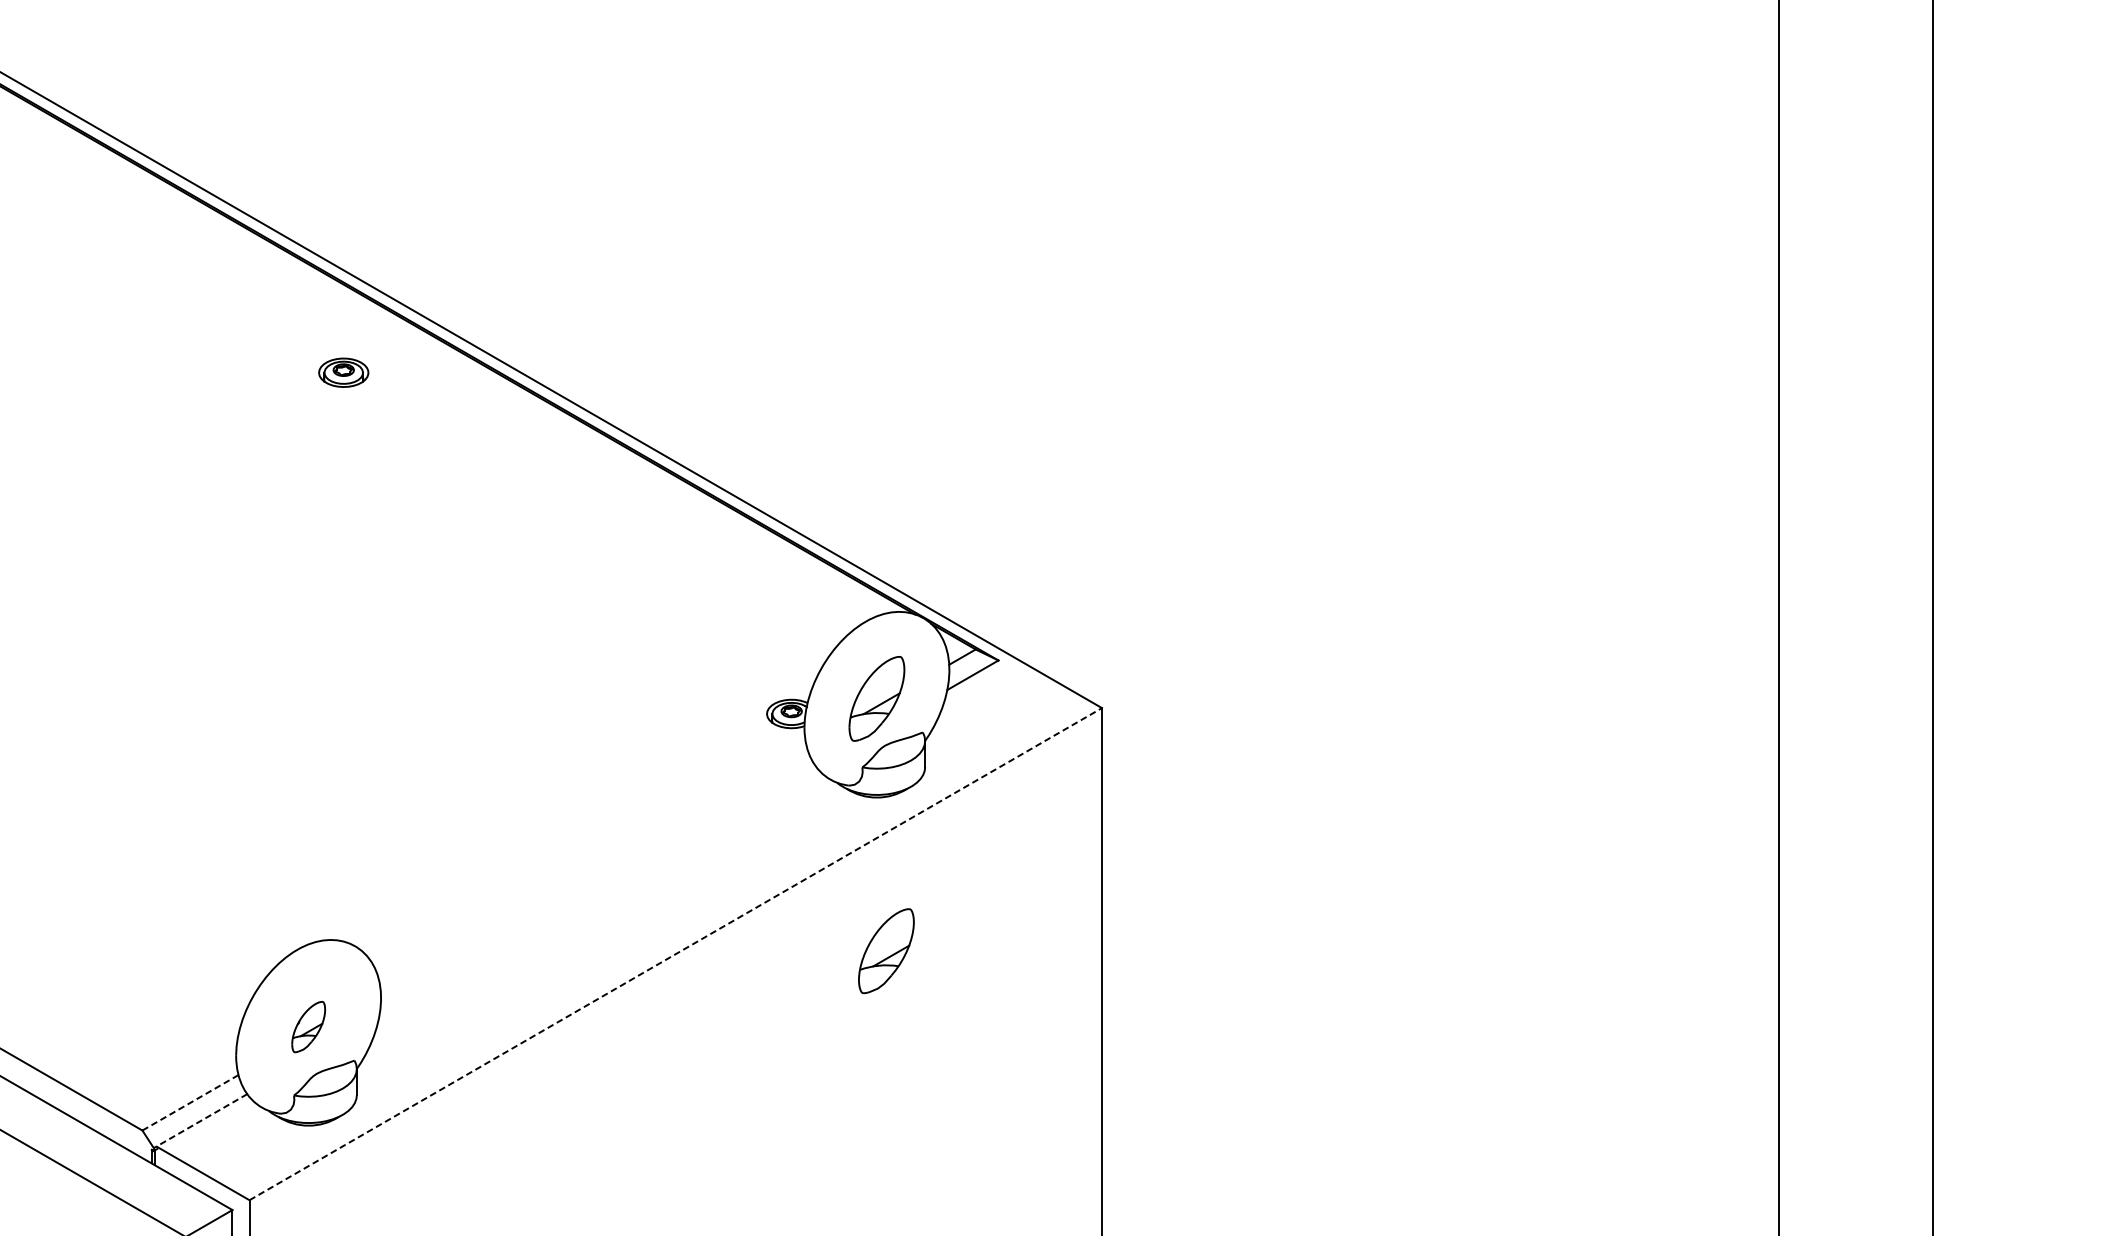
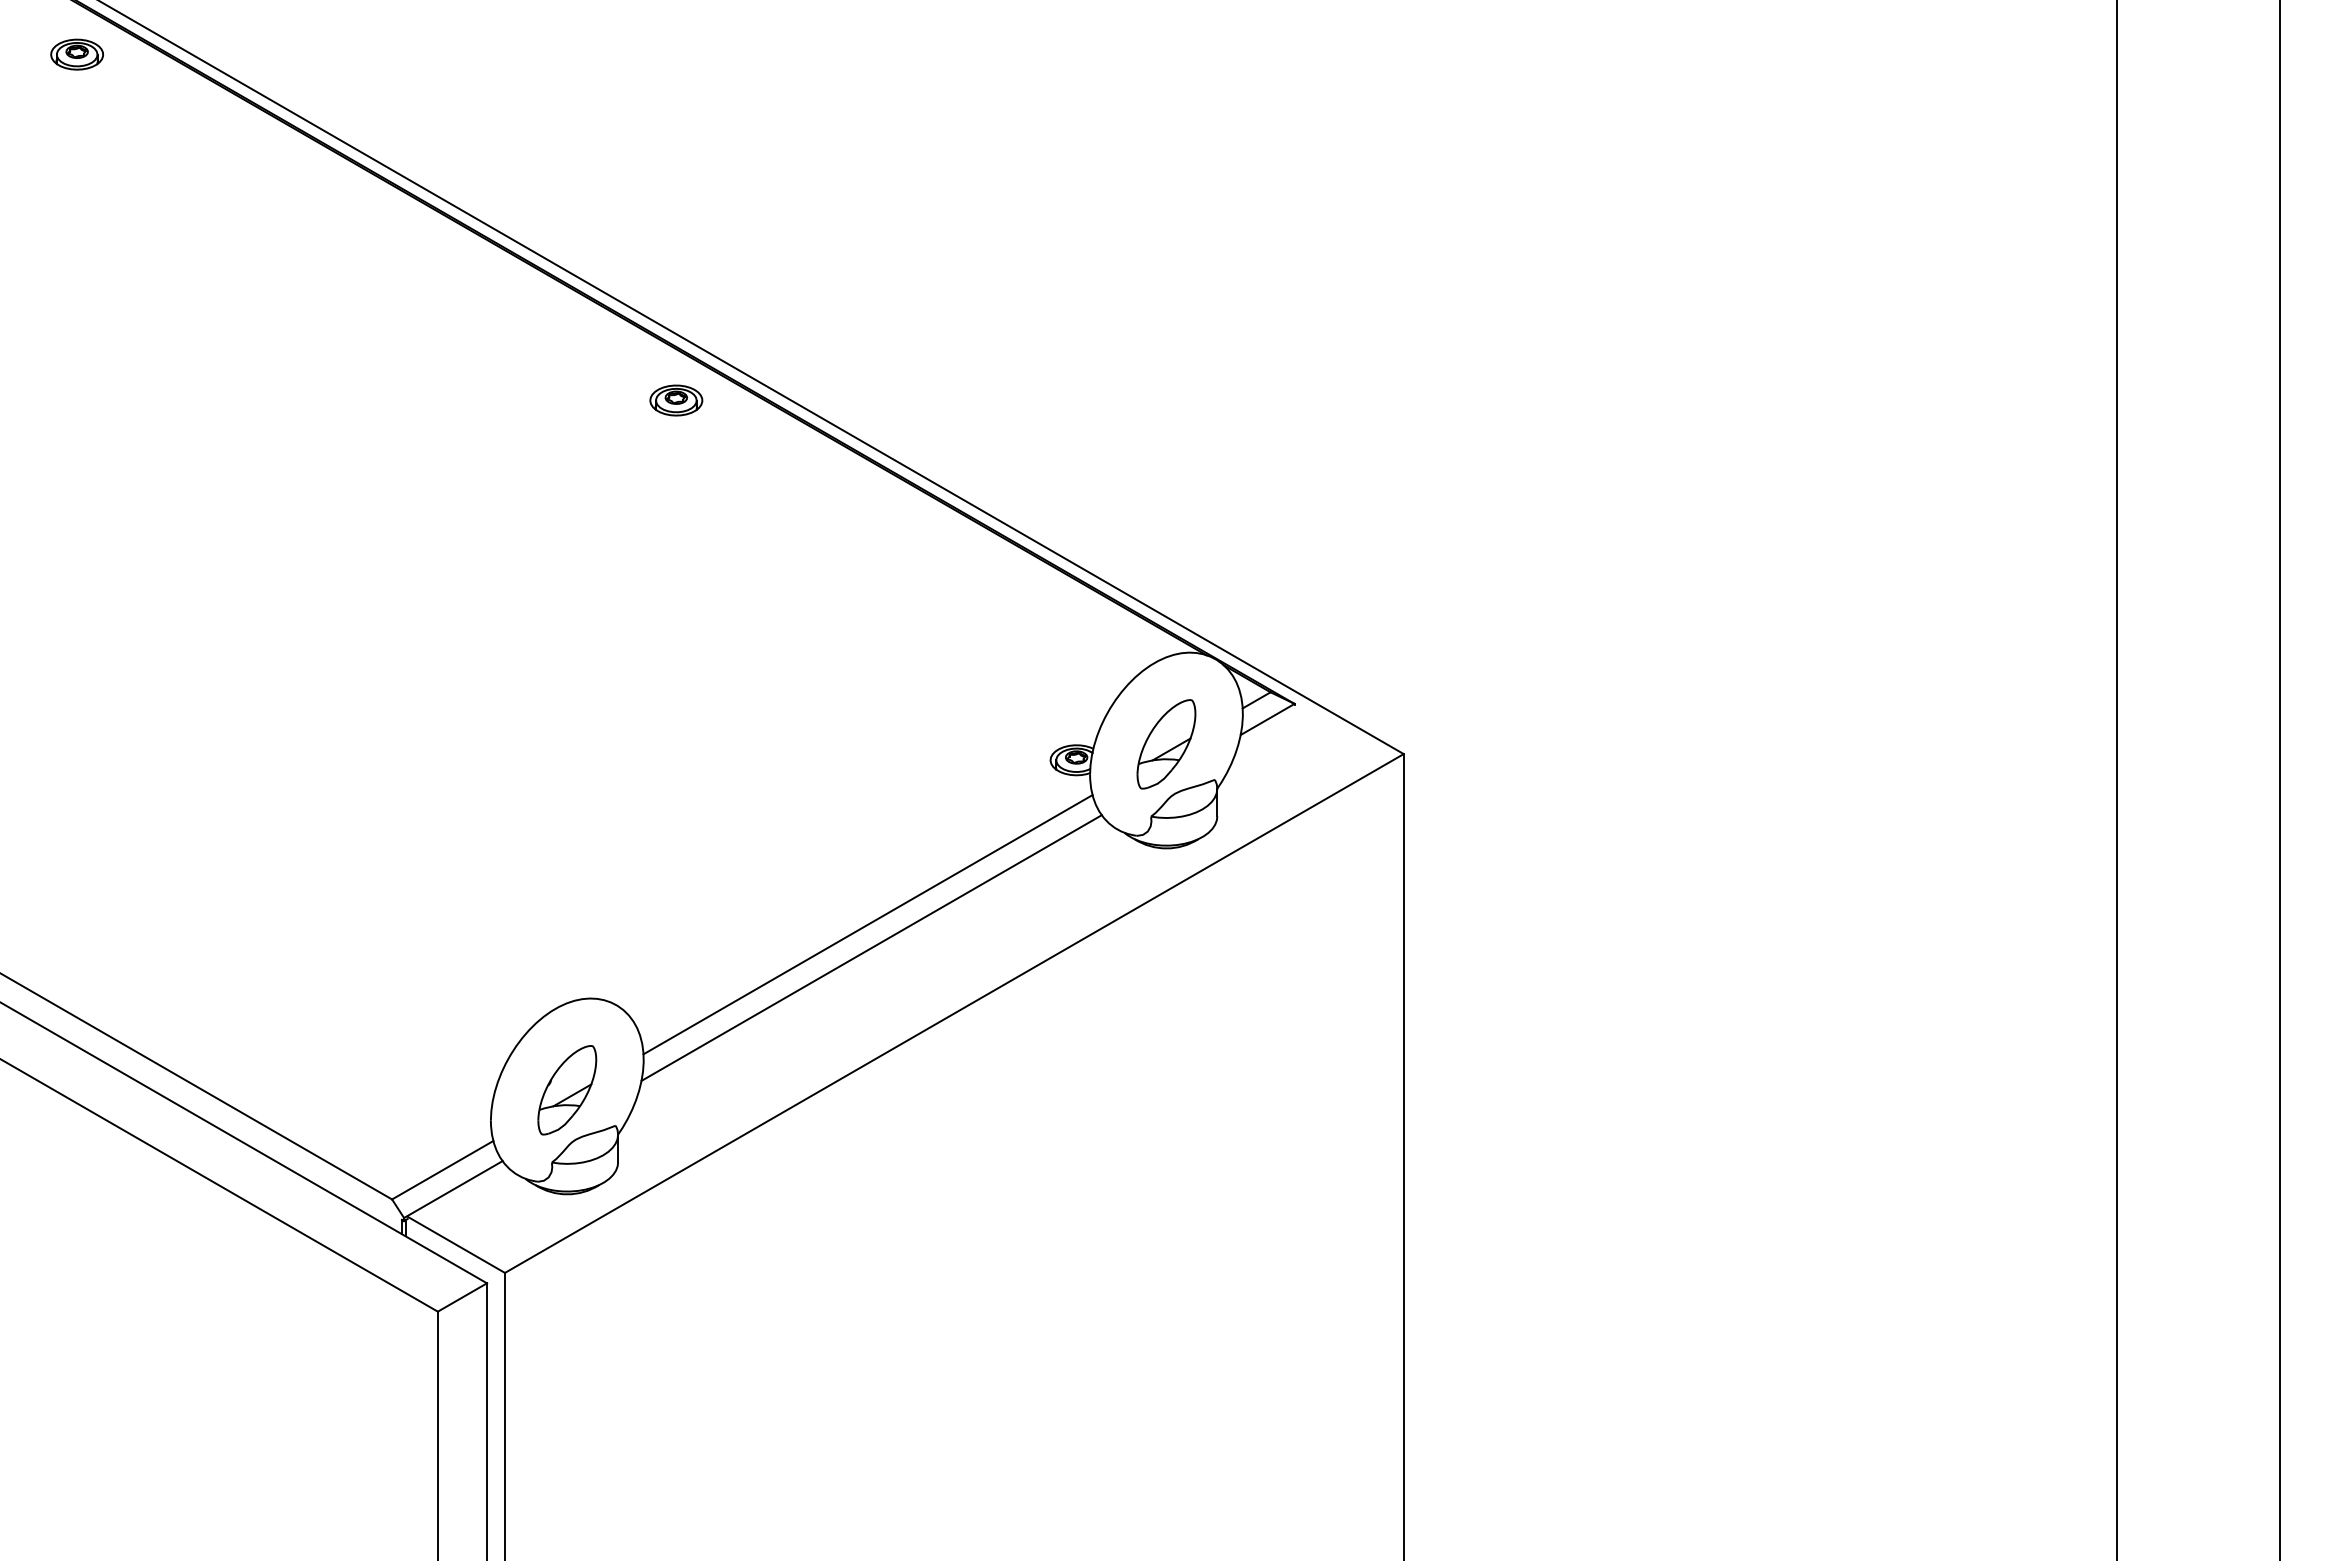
part: (343, 372) -> (676, 400), moved
line: (593, 869) -> (867, 924), added
line: (597, 891) -> (871, 947), added
part: (886, 951) -> (1176, 1010), removed
line: (675, 954) -> (954, 1013), dashed -> solid
part: (308, 1027) -> (567, 1090), size x1.67
line: (190, 1103) -> (442, 1170), dashed -> solid
line: (200, 1121) -> (453, 1189), dashed -> solid

